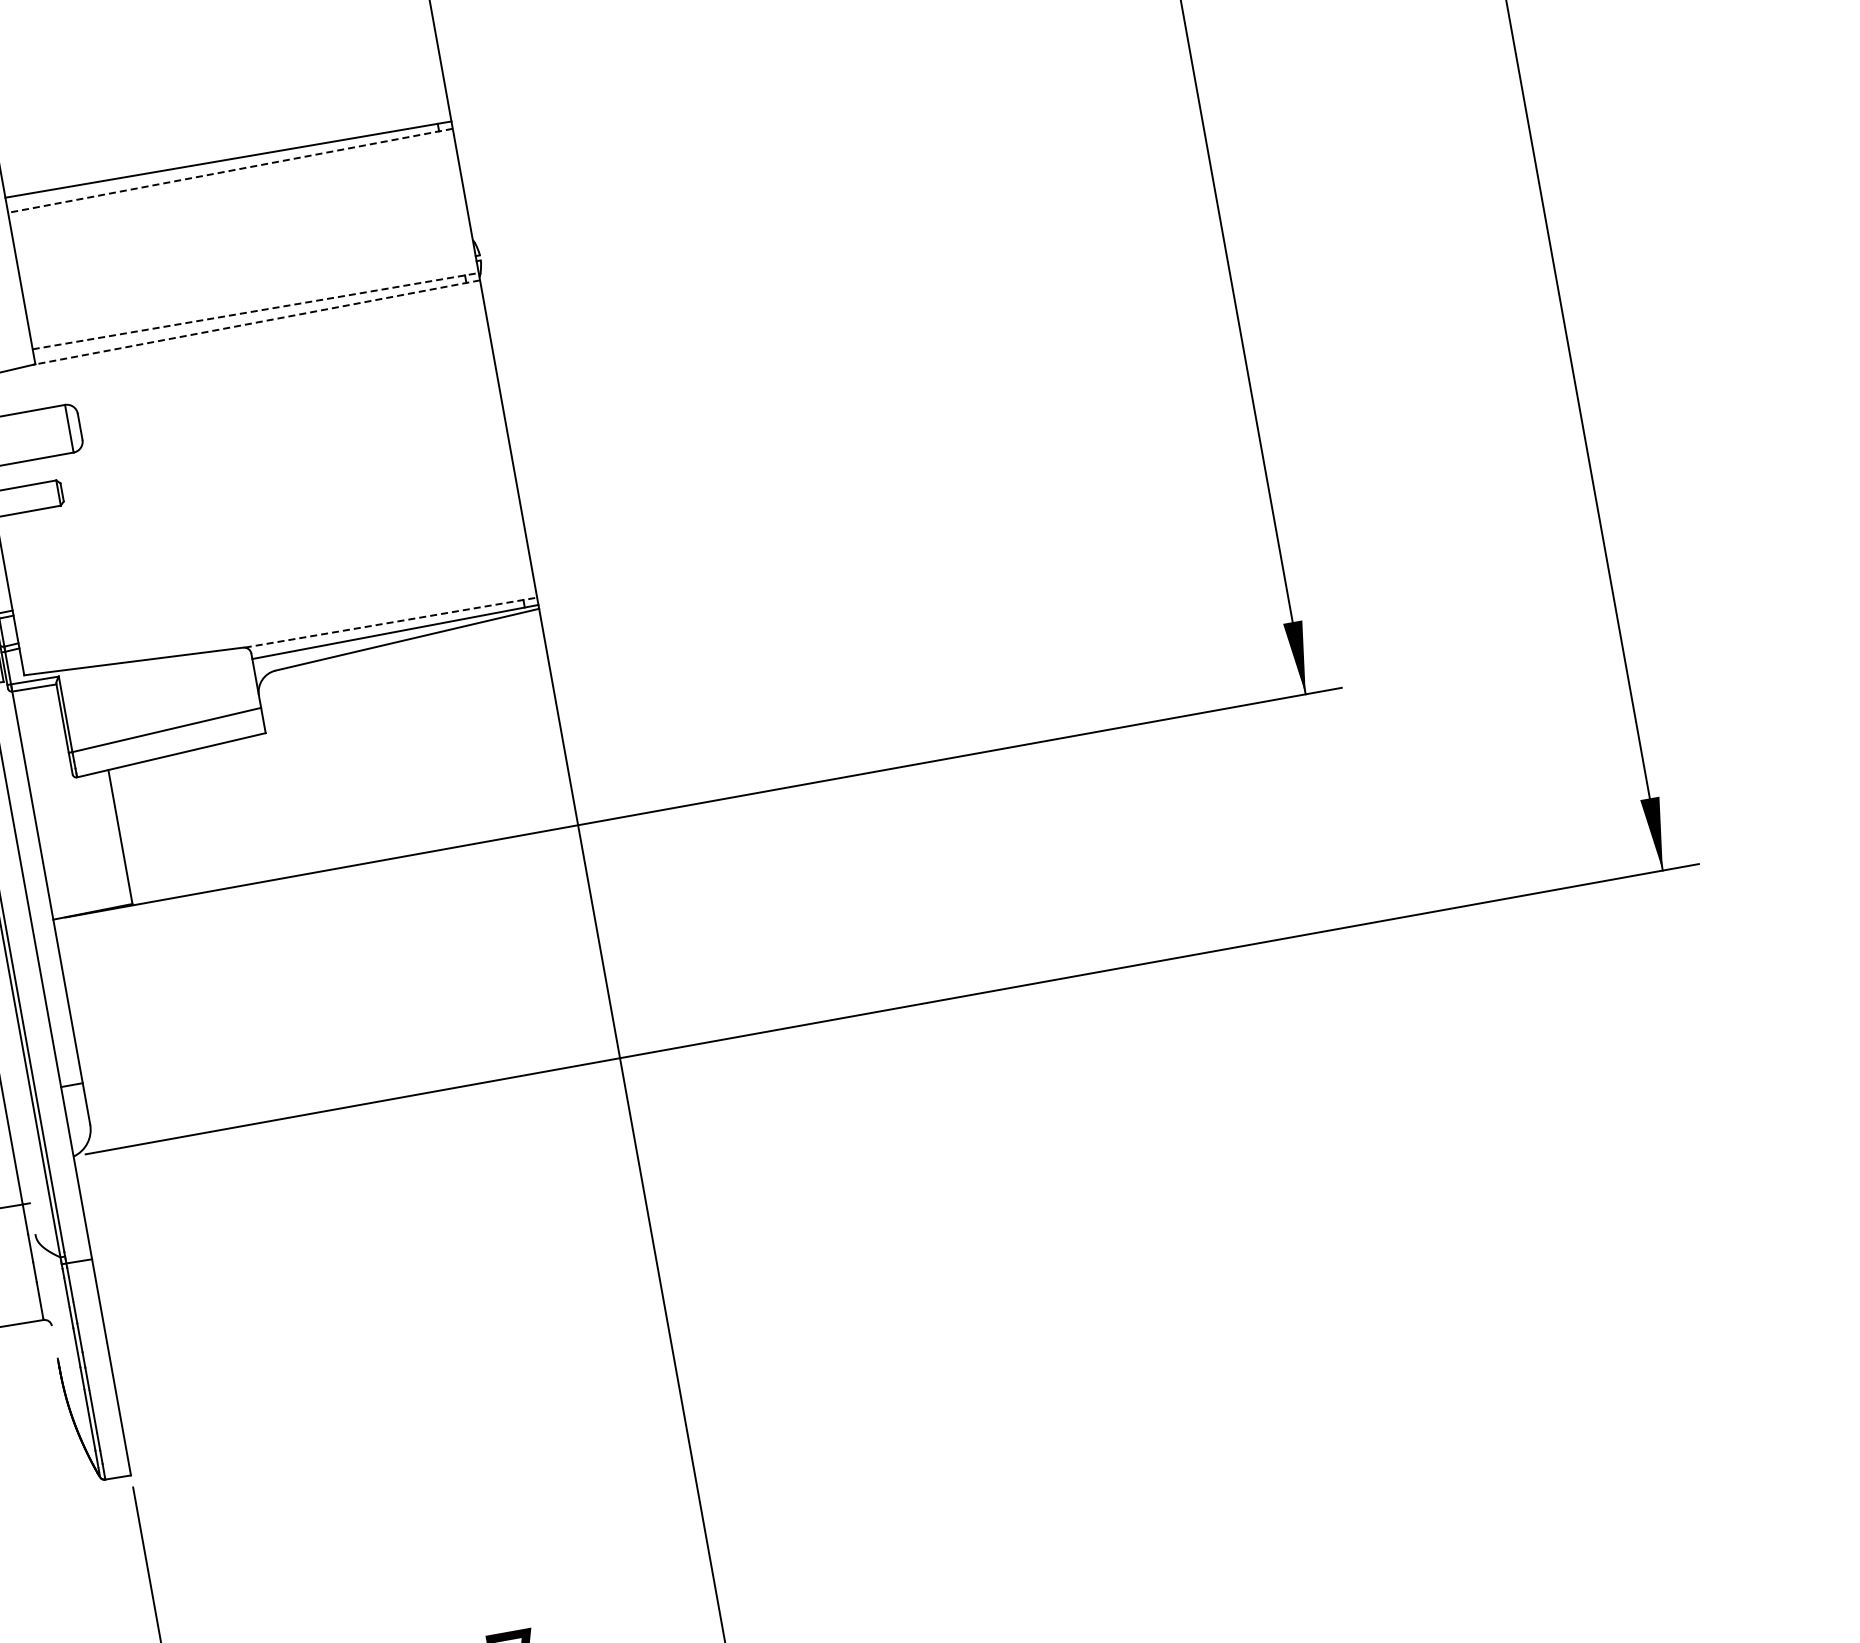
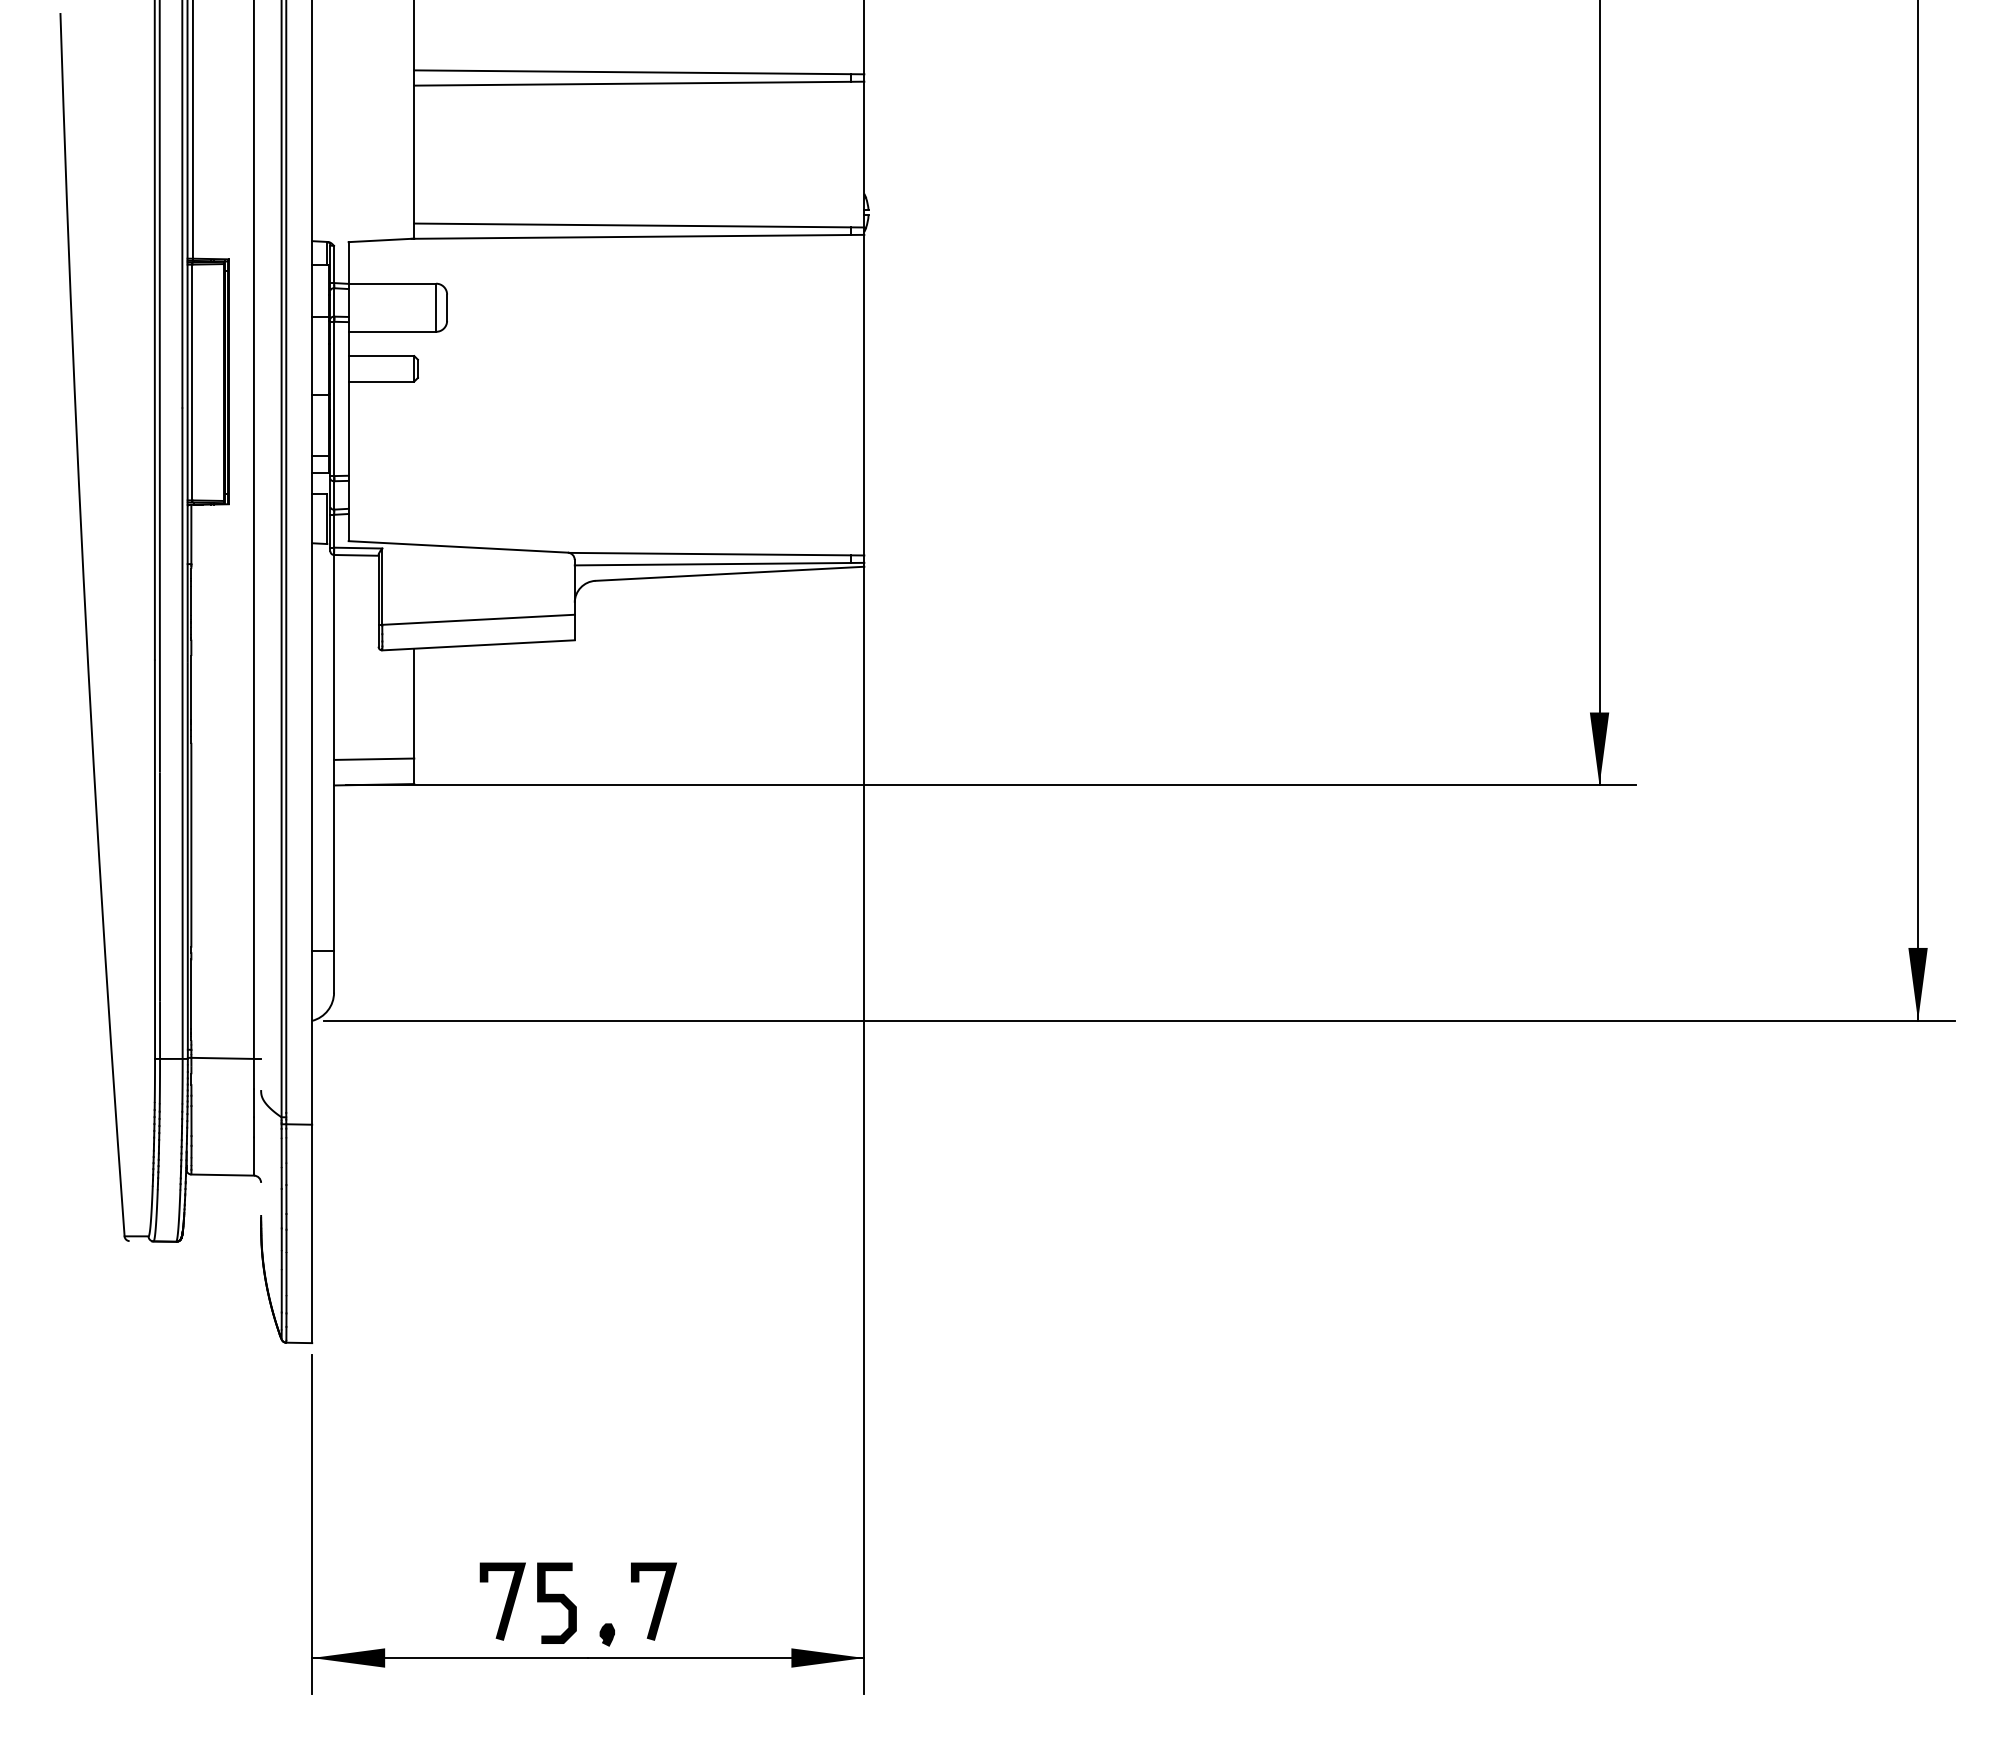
line: (229, 170) -> (638, 83), dashed -> solid
line: (255, 311) -> (639, 225), dashed -> solid
line: (255, 322) -> (637, 236), dashed -> solid
line: (391, 622) -> (717, 554), dashed -> solid
line: (88, 885) -> (374, 758), added

